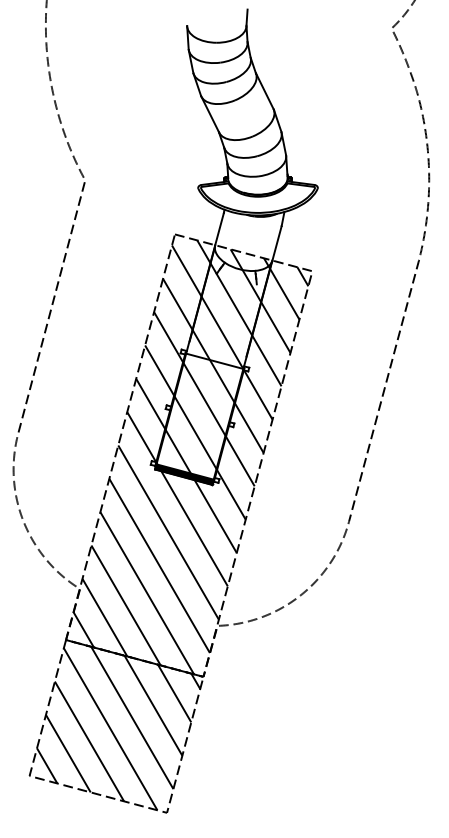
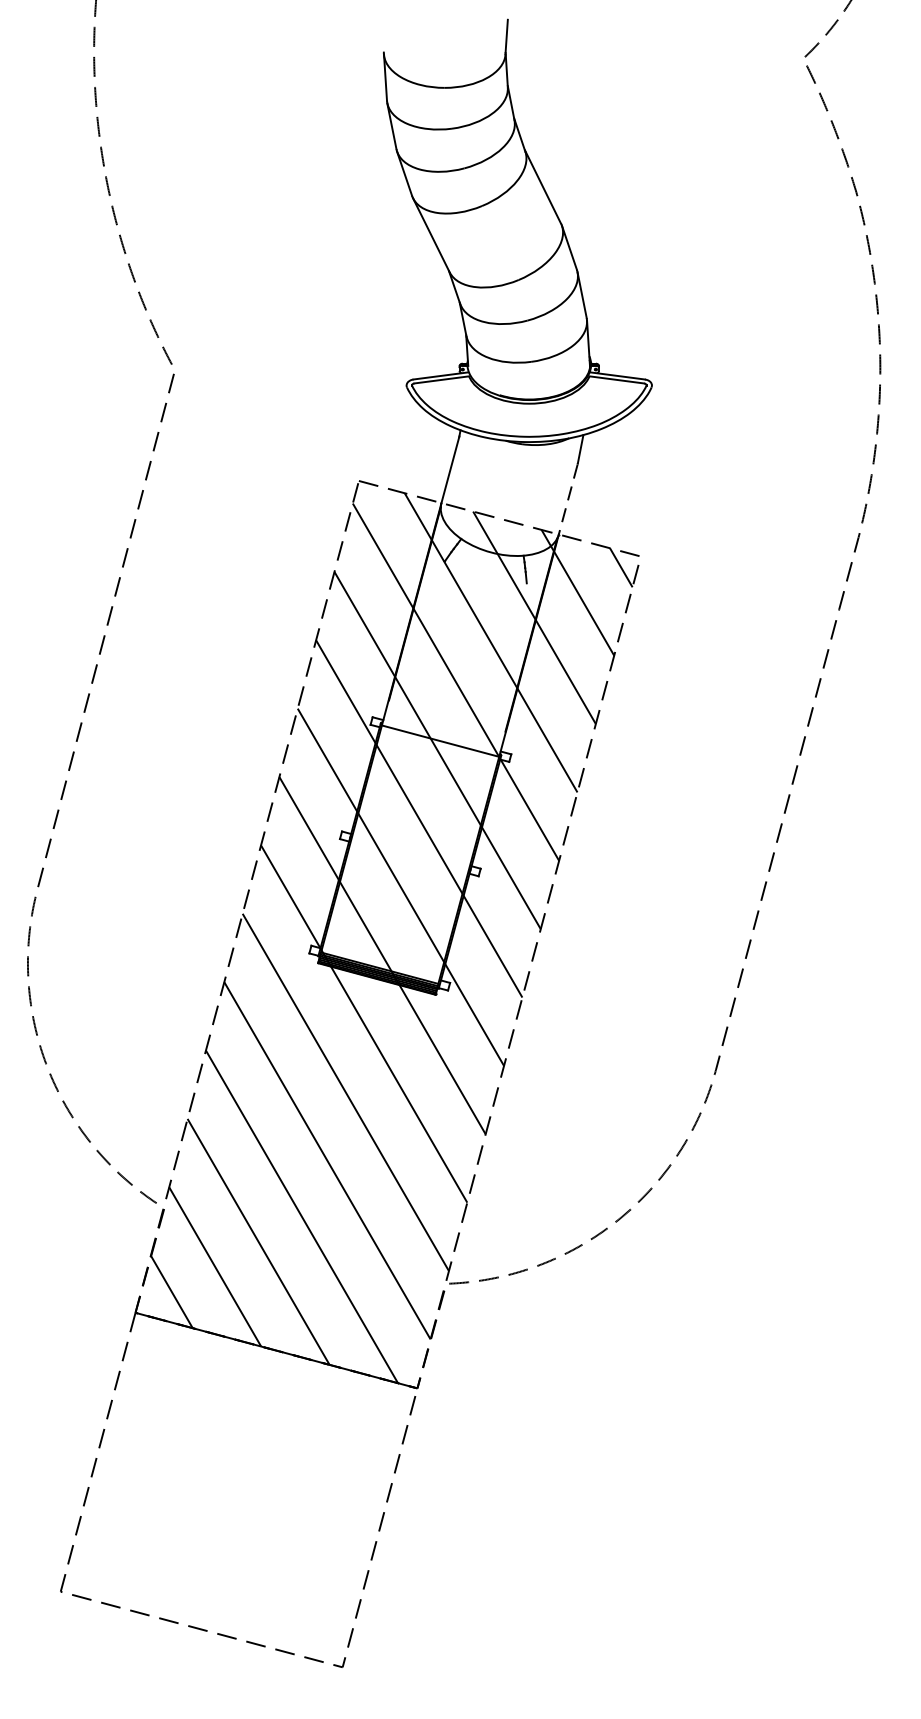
line: (277, 243) -> (569, 499), solid -> dashed
hatch: (118, 728) -> (243, 1494), removed

